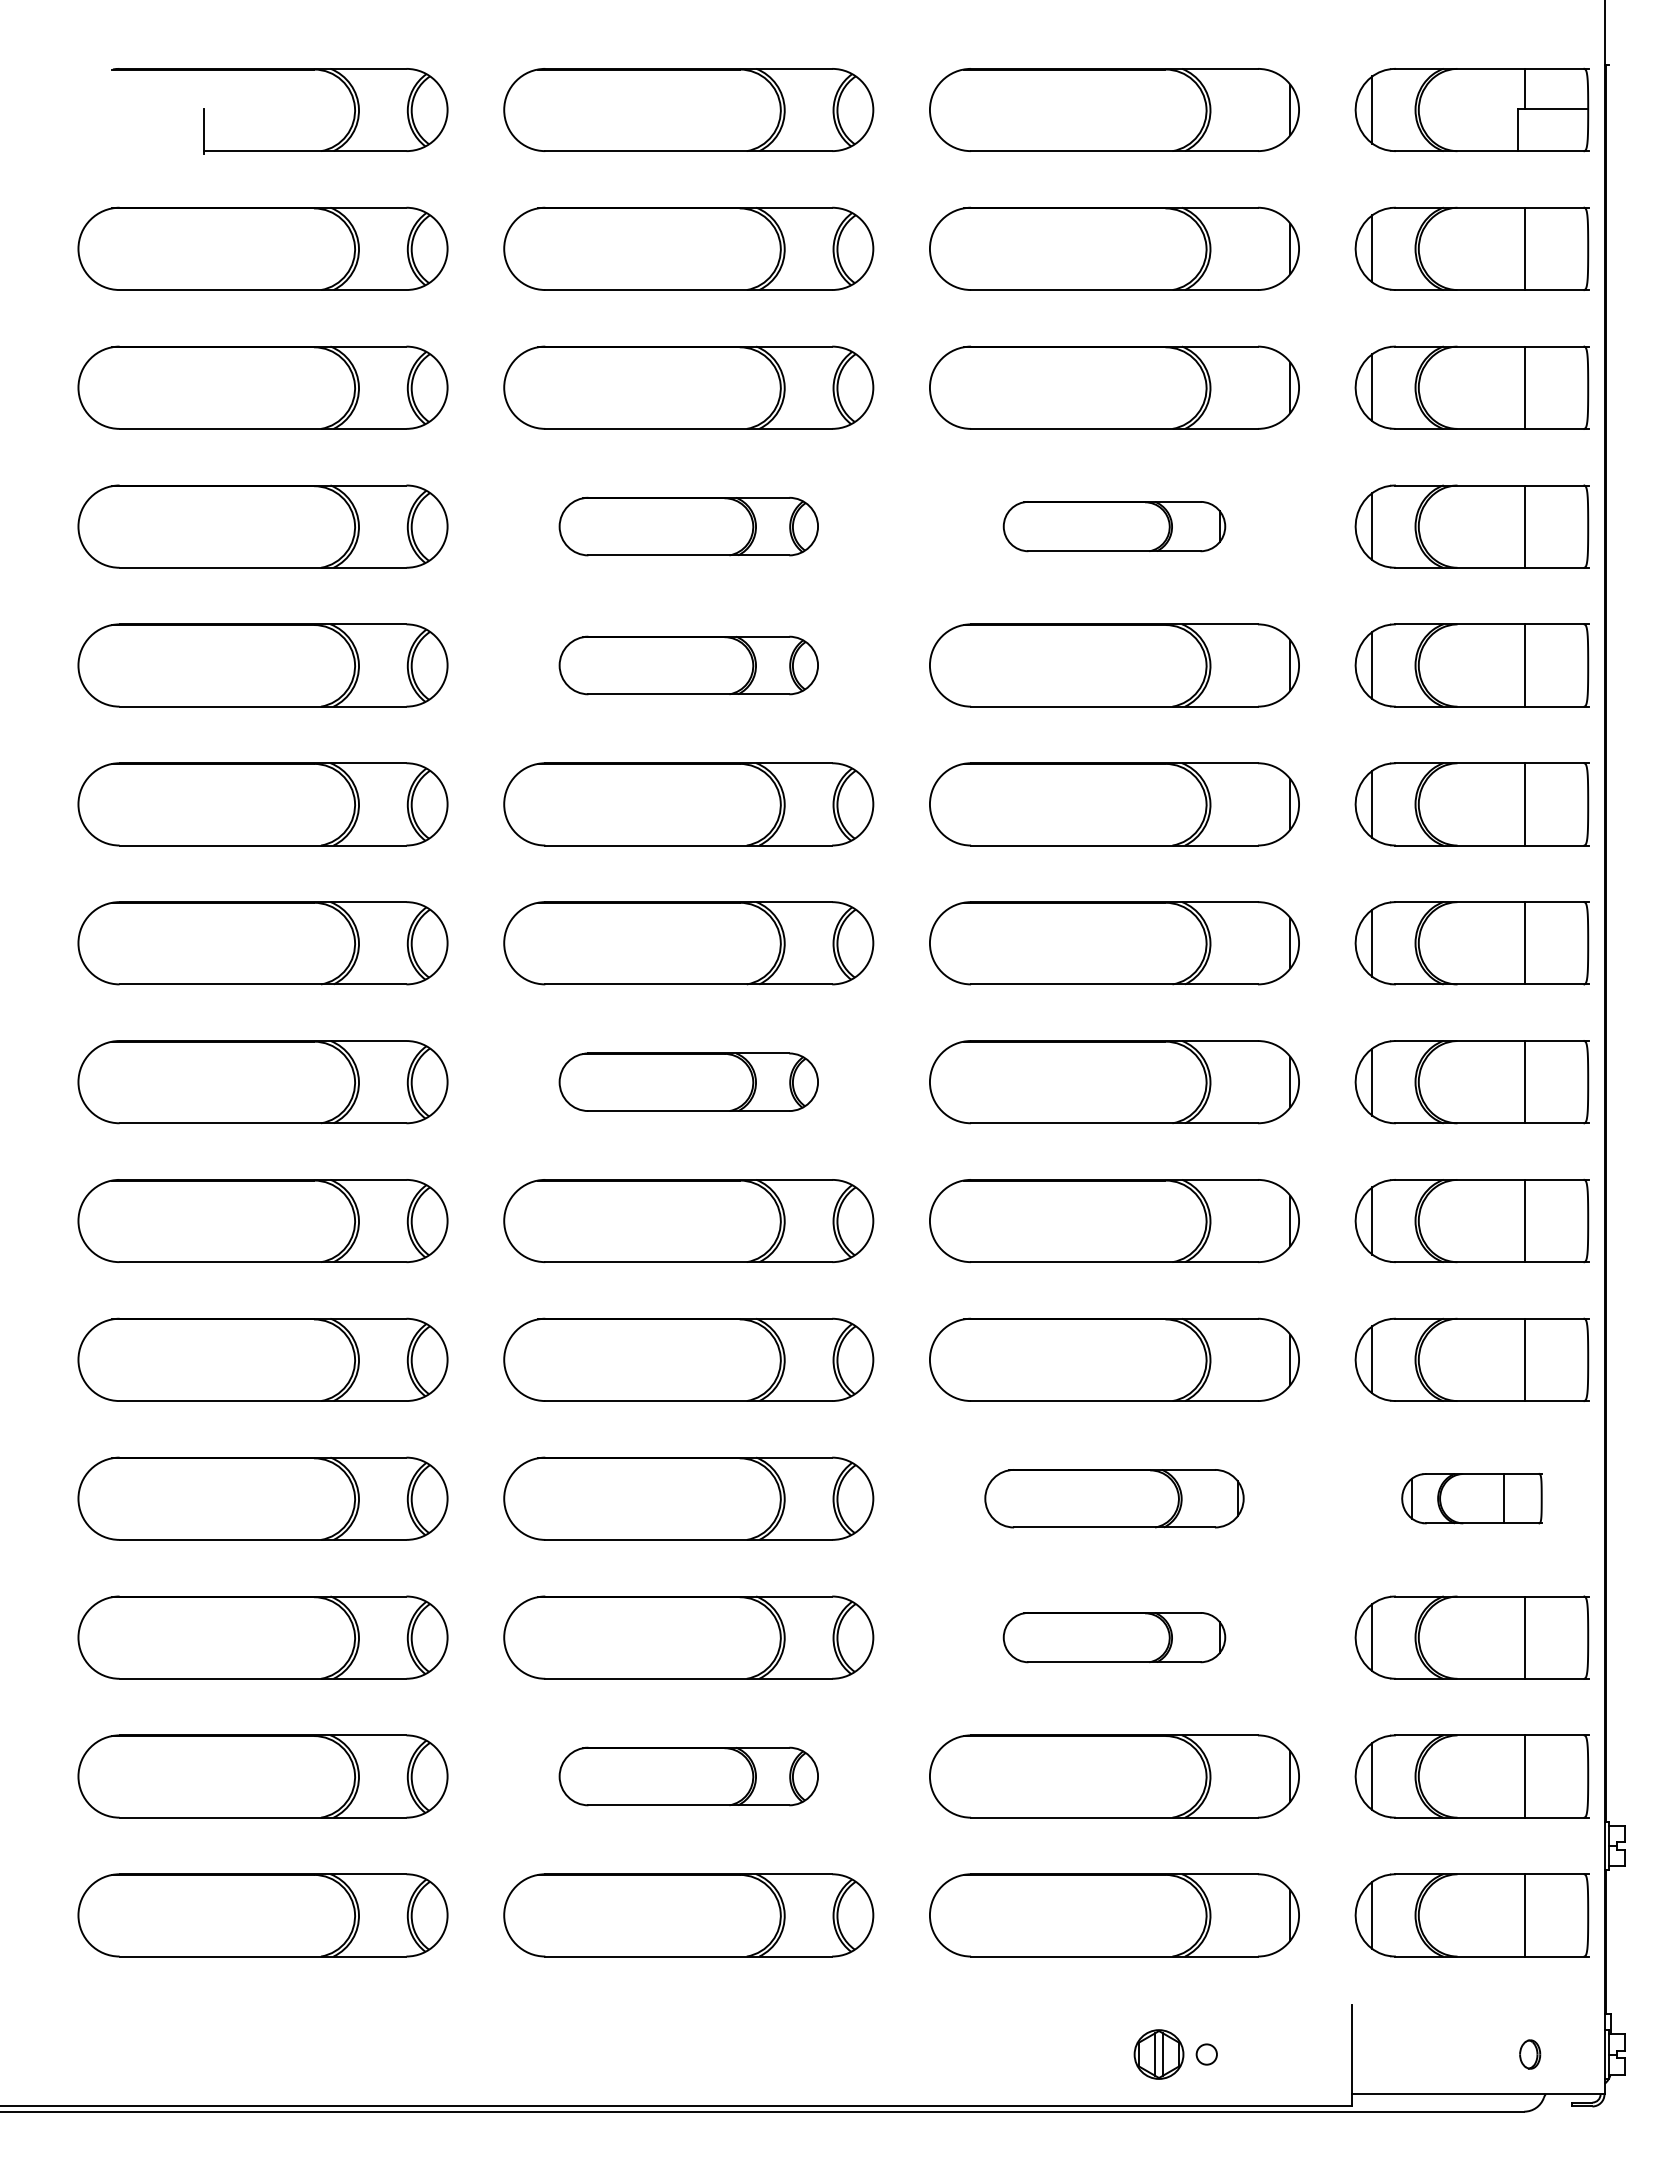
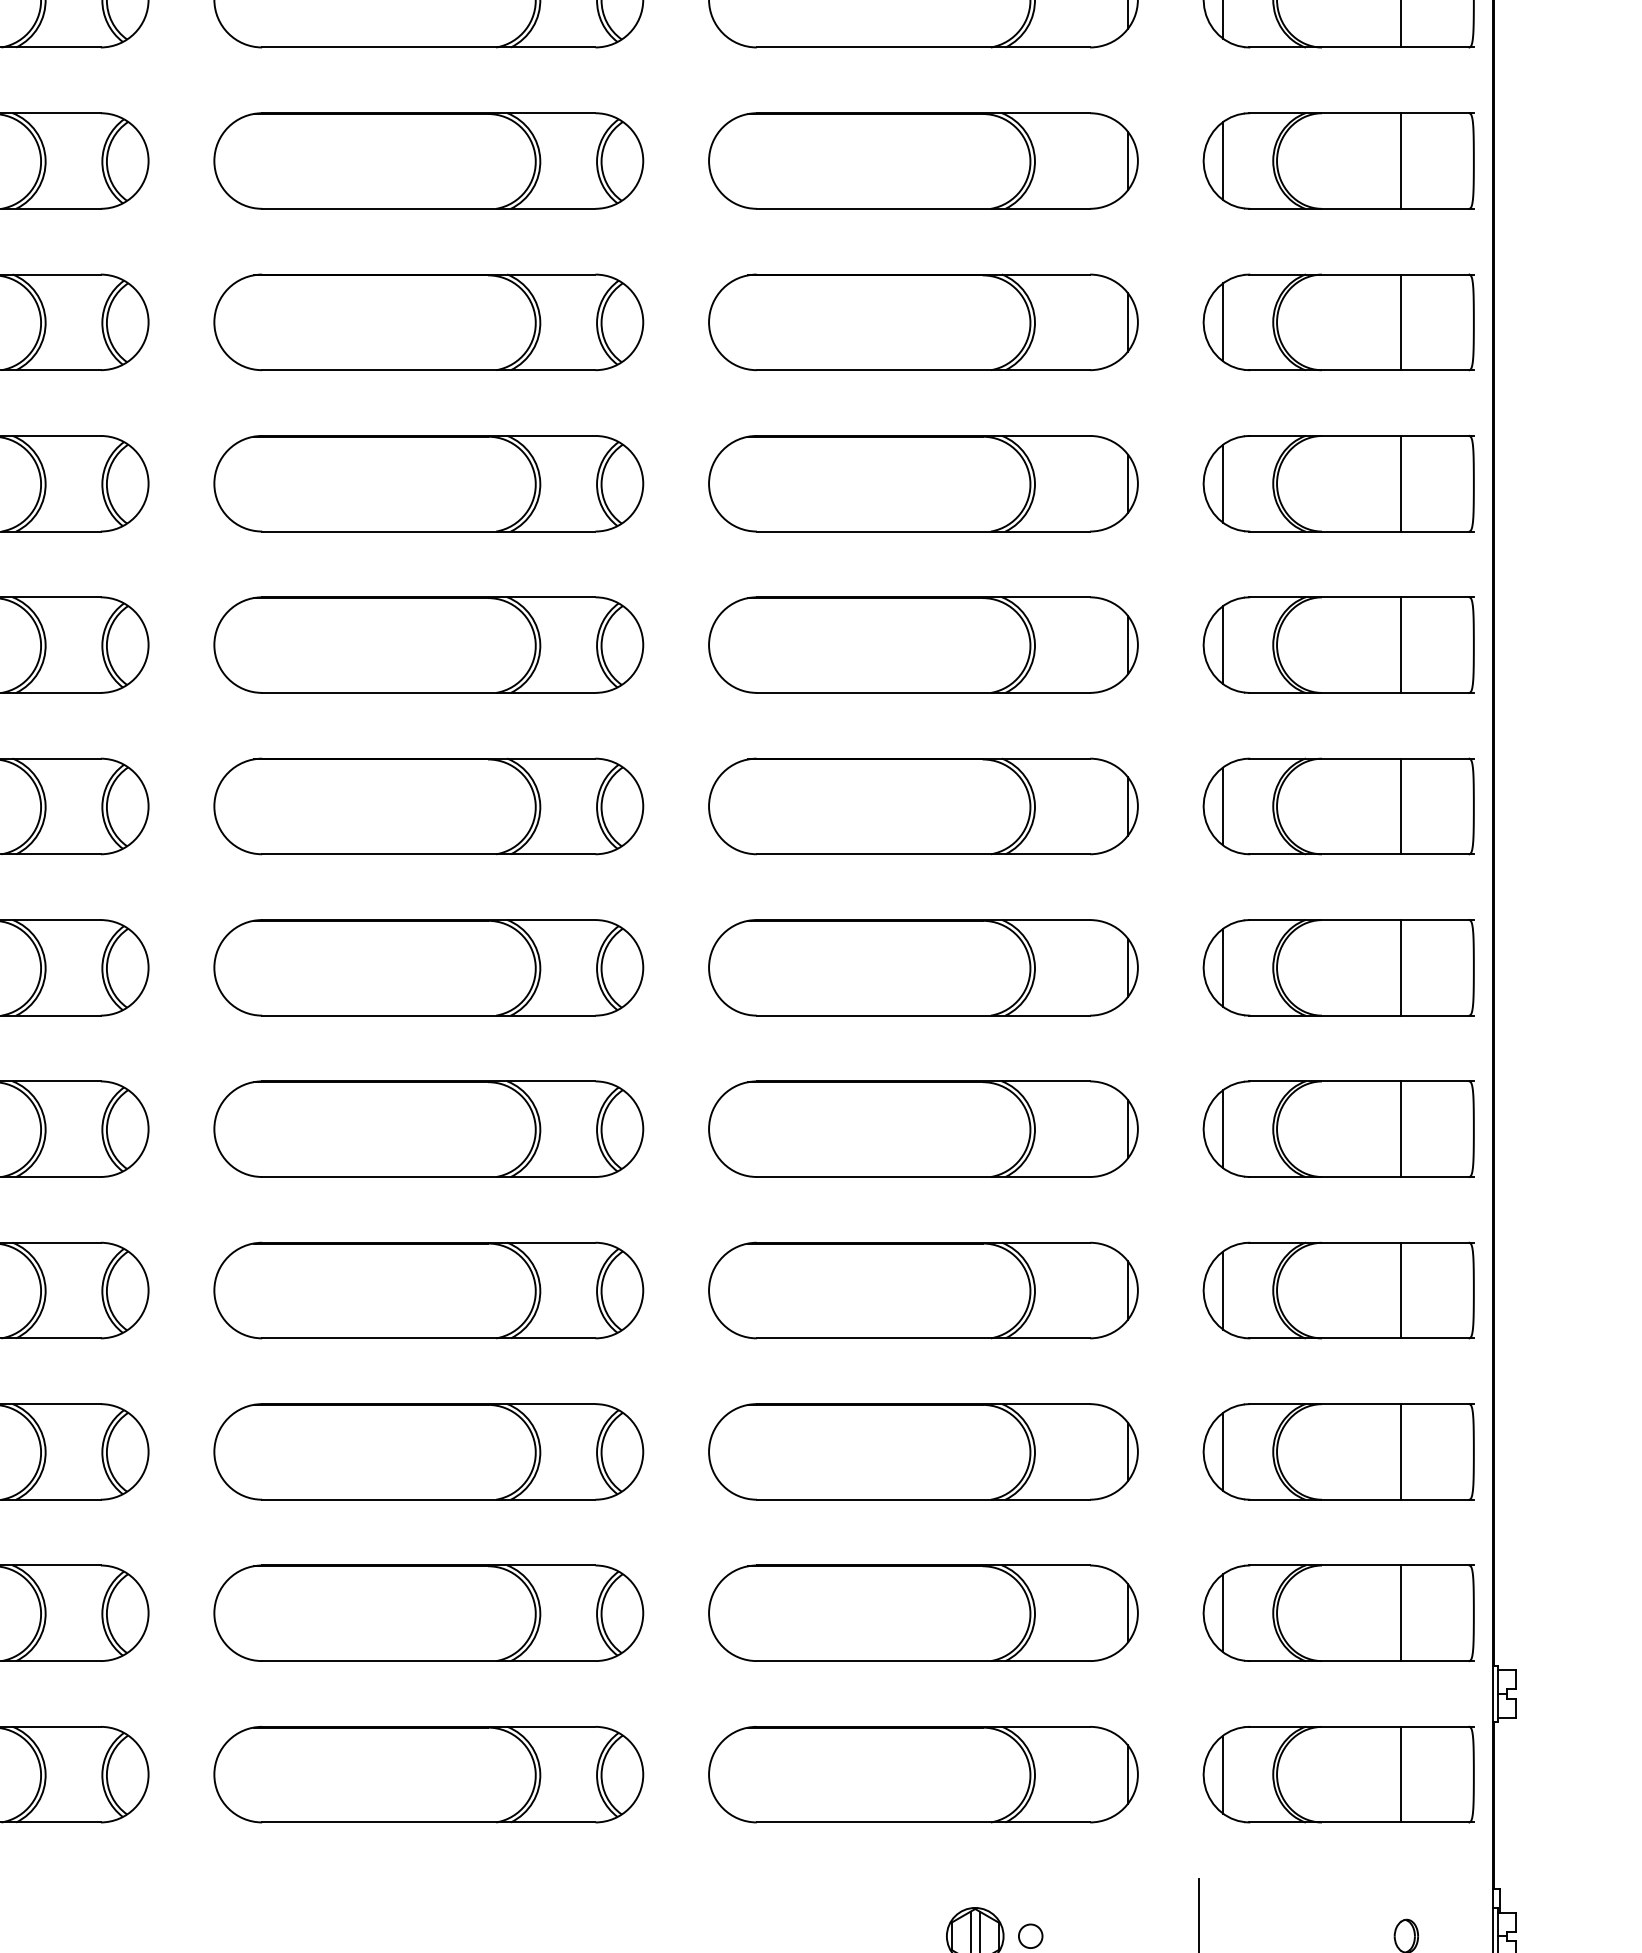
part: (688, 526) -> (428, 160), size x1.43
part: (1114, 526) -> (923, 160), size x1.67
part: (688, 665) -> (428, 322), size x1.43
part: (688, 1082) -> (428, 806), size x1.43
part: (1114, 1498) -> (923, 1290), size x1.43
part: (1471, 1498) -> (1338, 1290), size x1.67
part: (1114, 1637) -> (923, 1451), size x1.67
part: (688, 1776) -> (428, 1613), size x1.43

